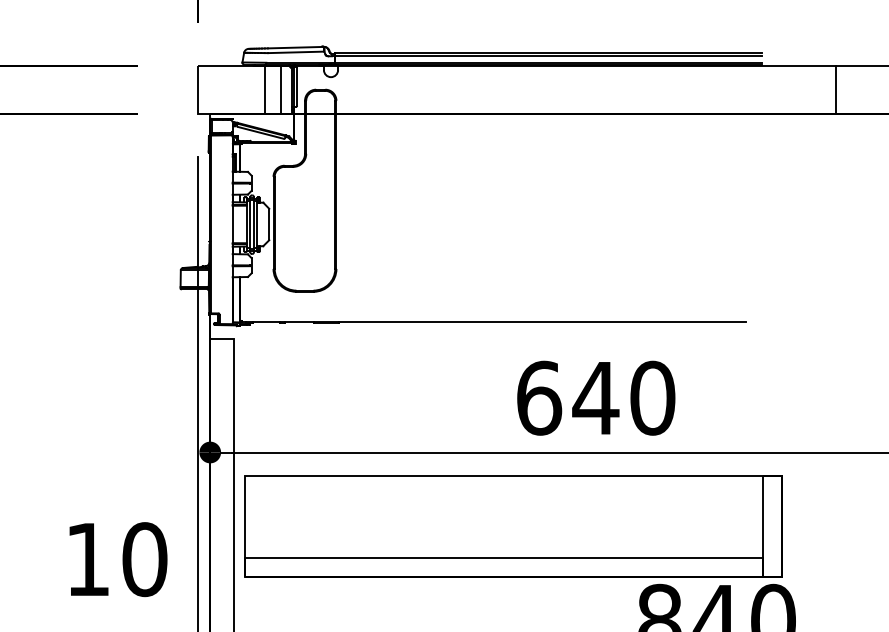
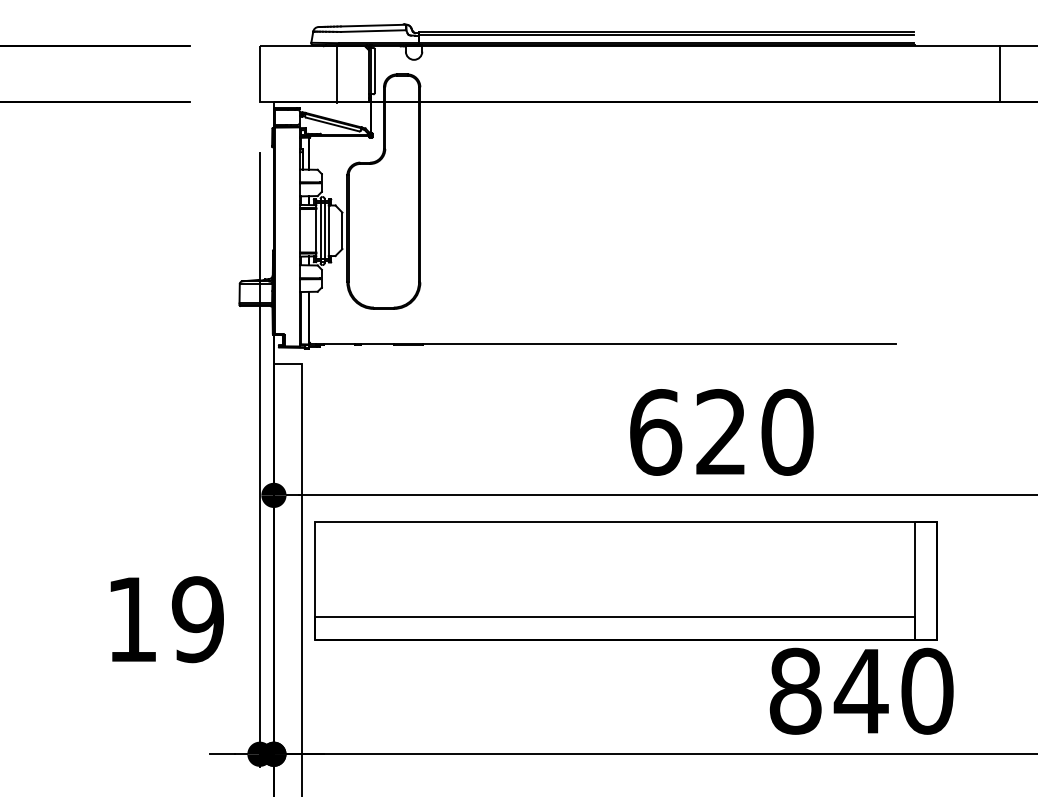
line: (281, 89) -> (356, 74), removed
text: (595, 397) -> (720, 431), 640 -> 620
text: (144, 559) -> (197, 619), 10 -> 19

